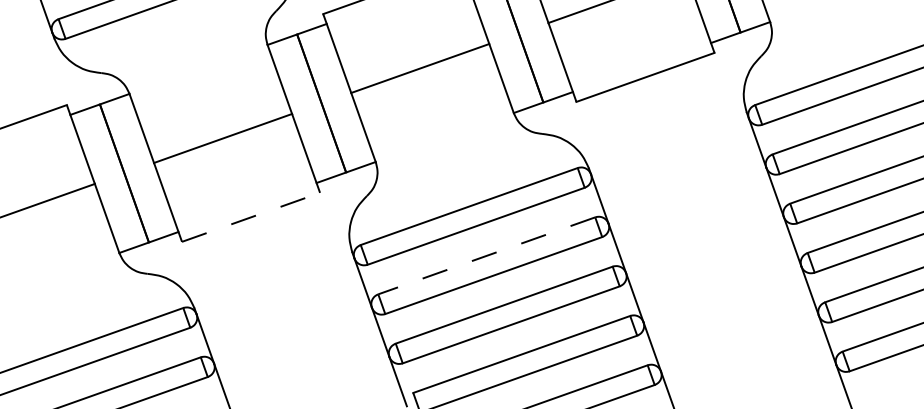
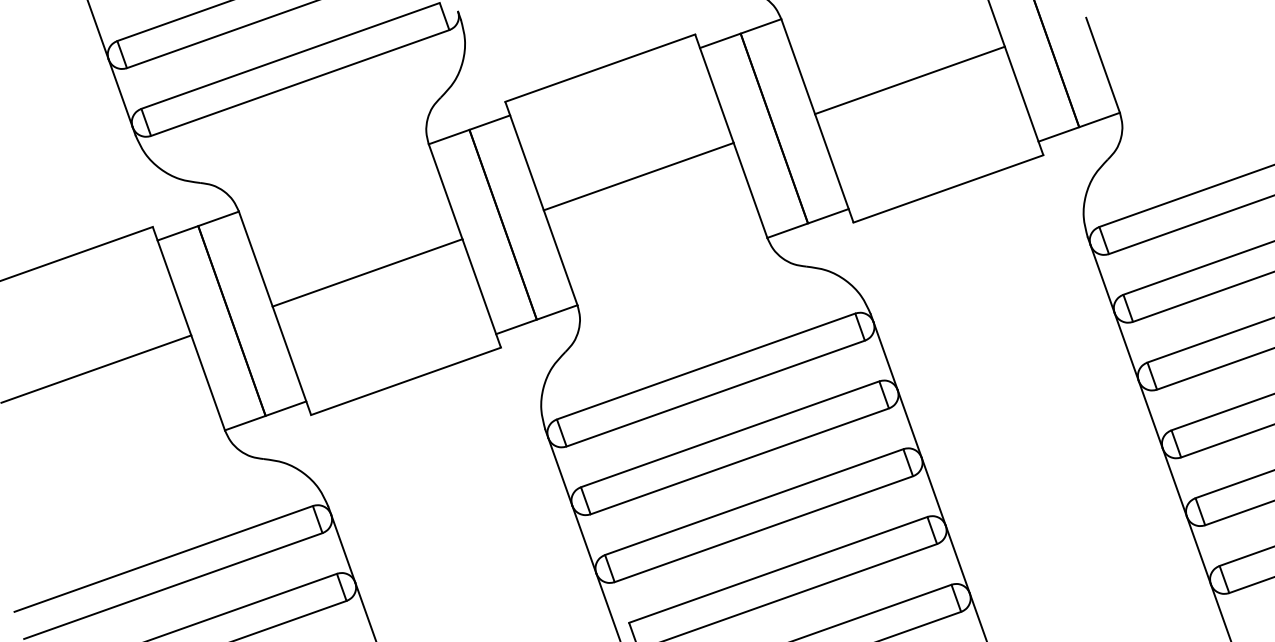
line: (251, 217) -> (406, 381), dashed -> solid
line: (486, 256) -> (729, 434), dashed -> solid

